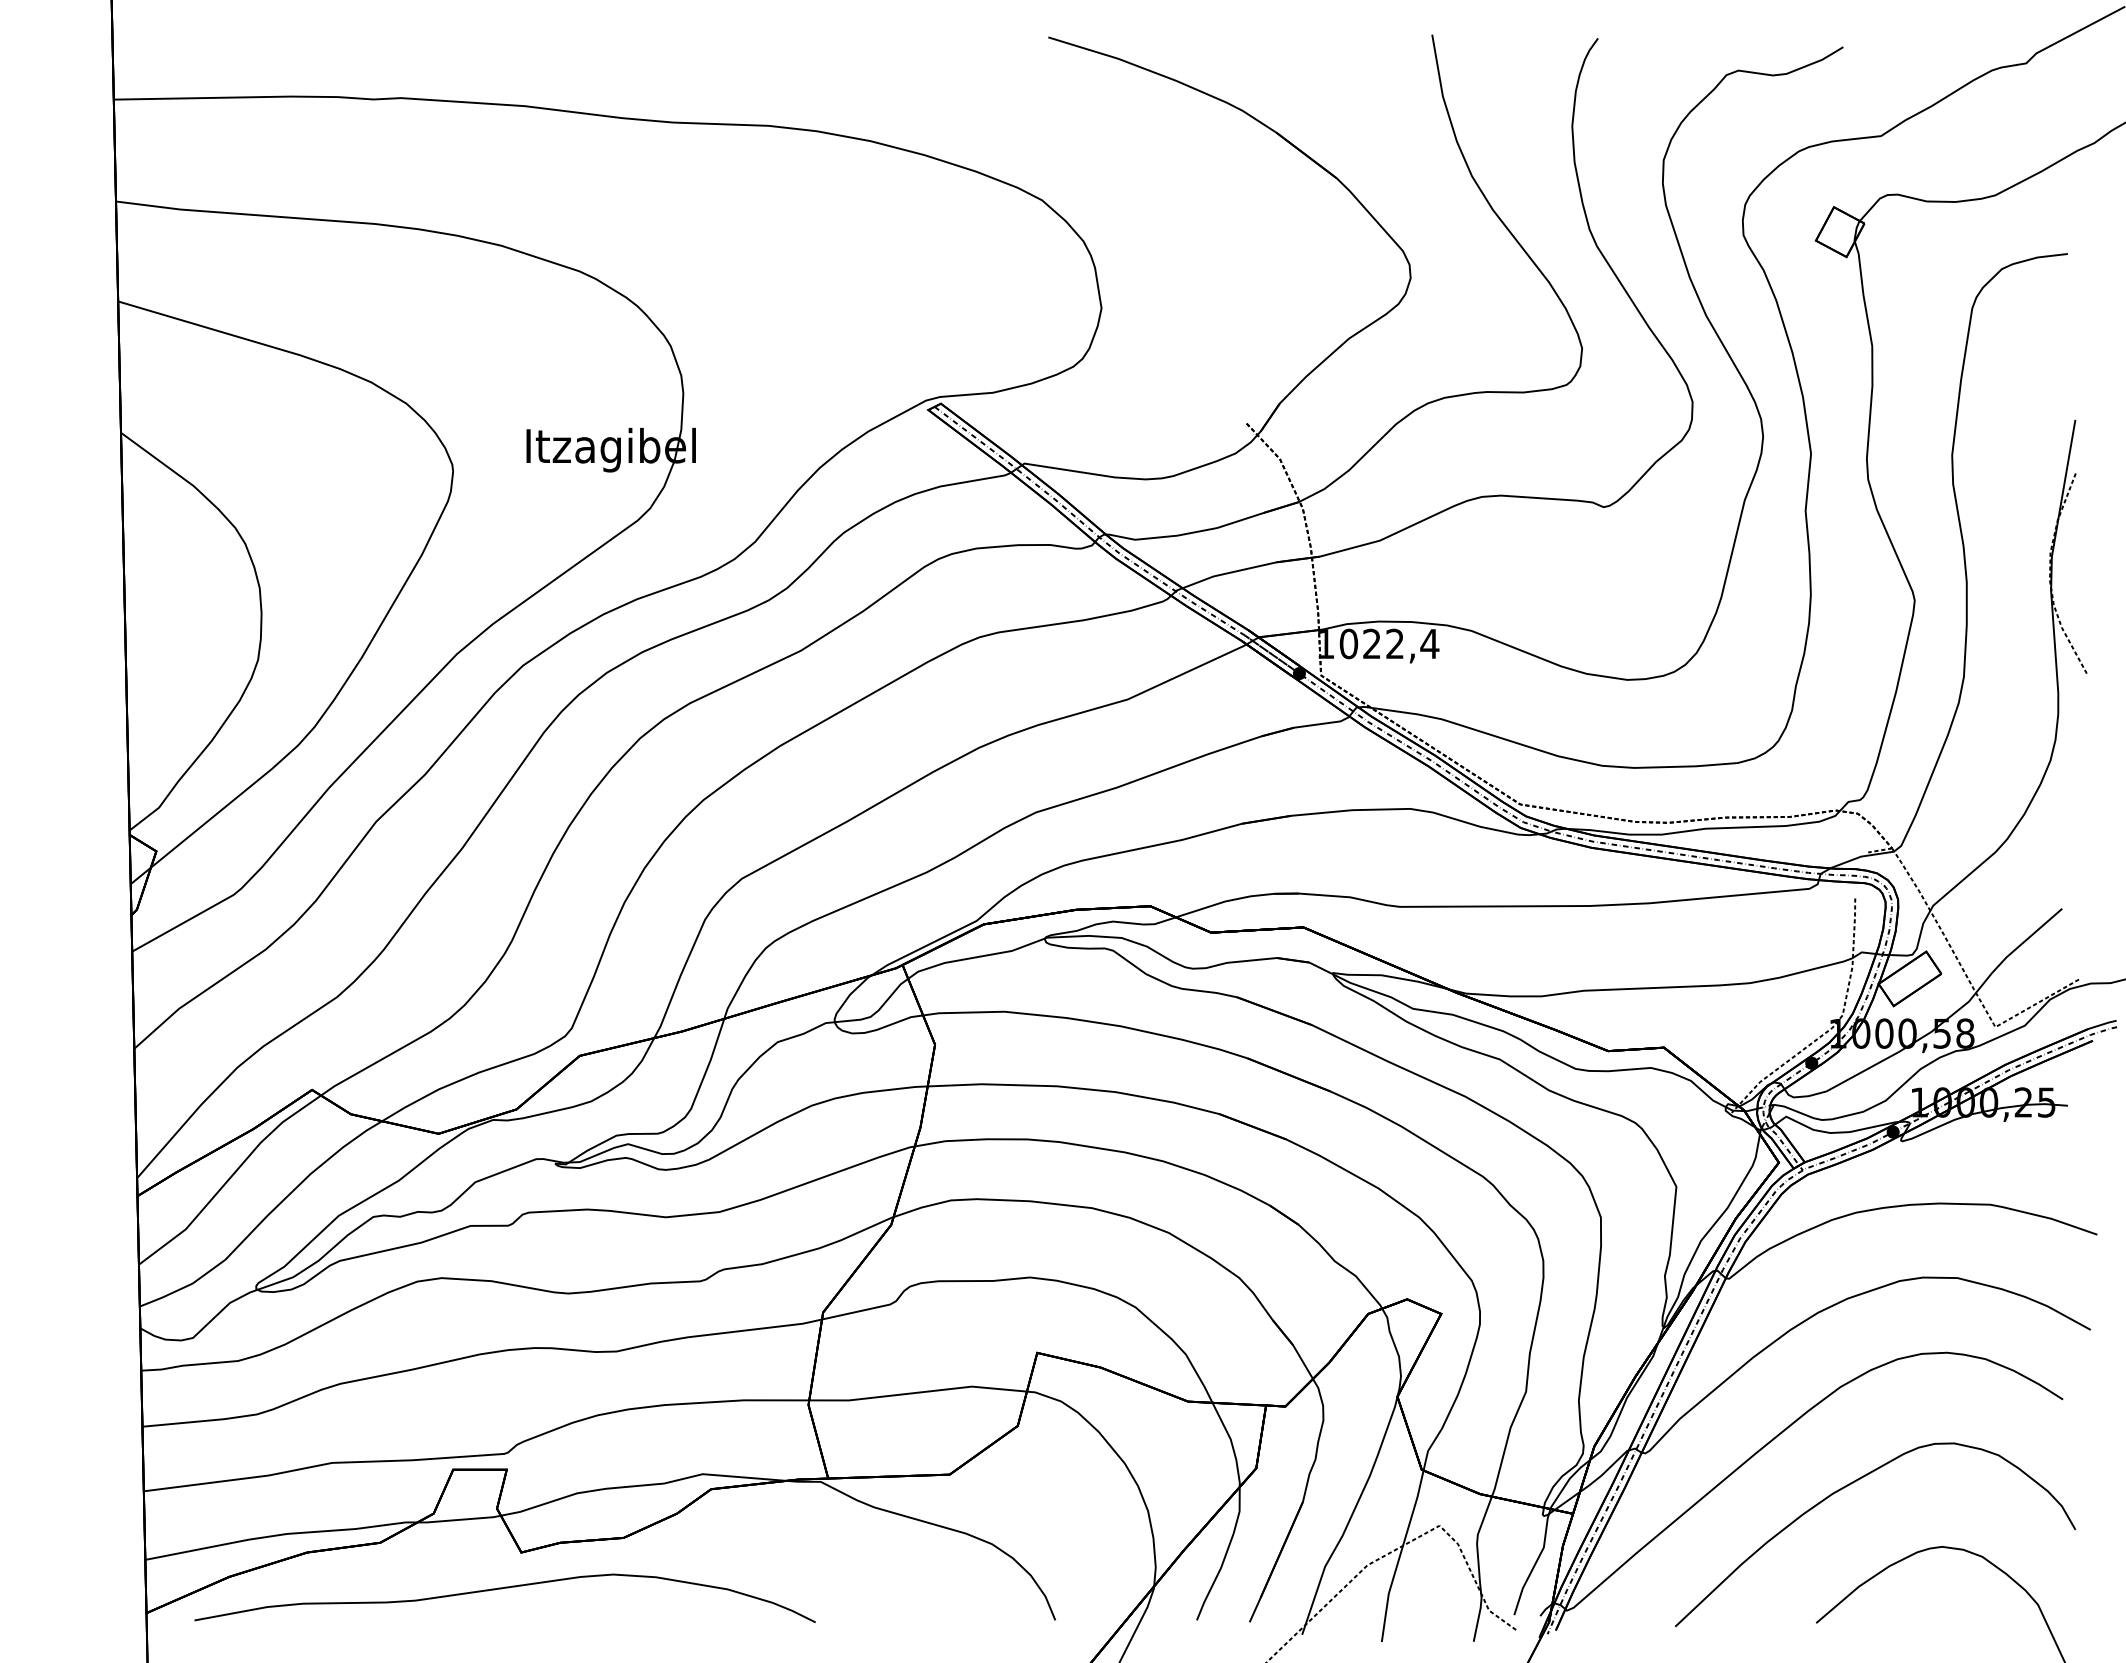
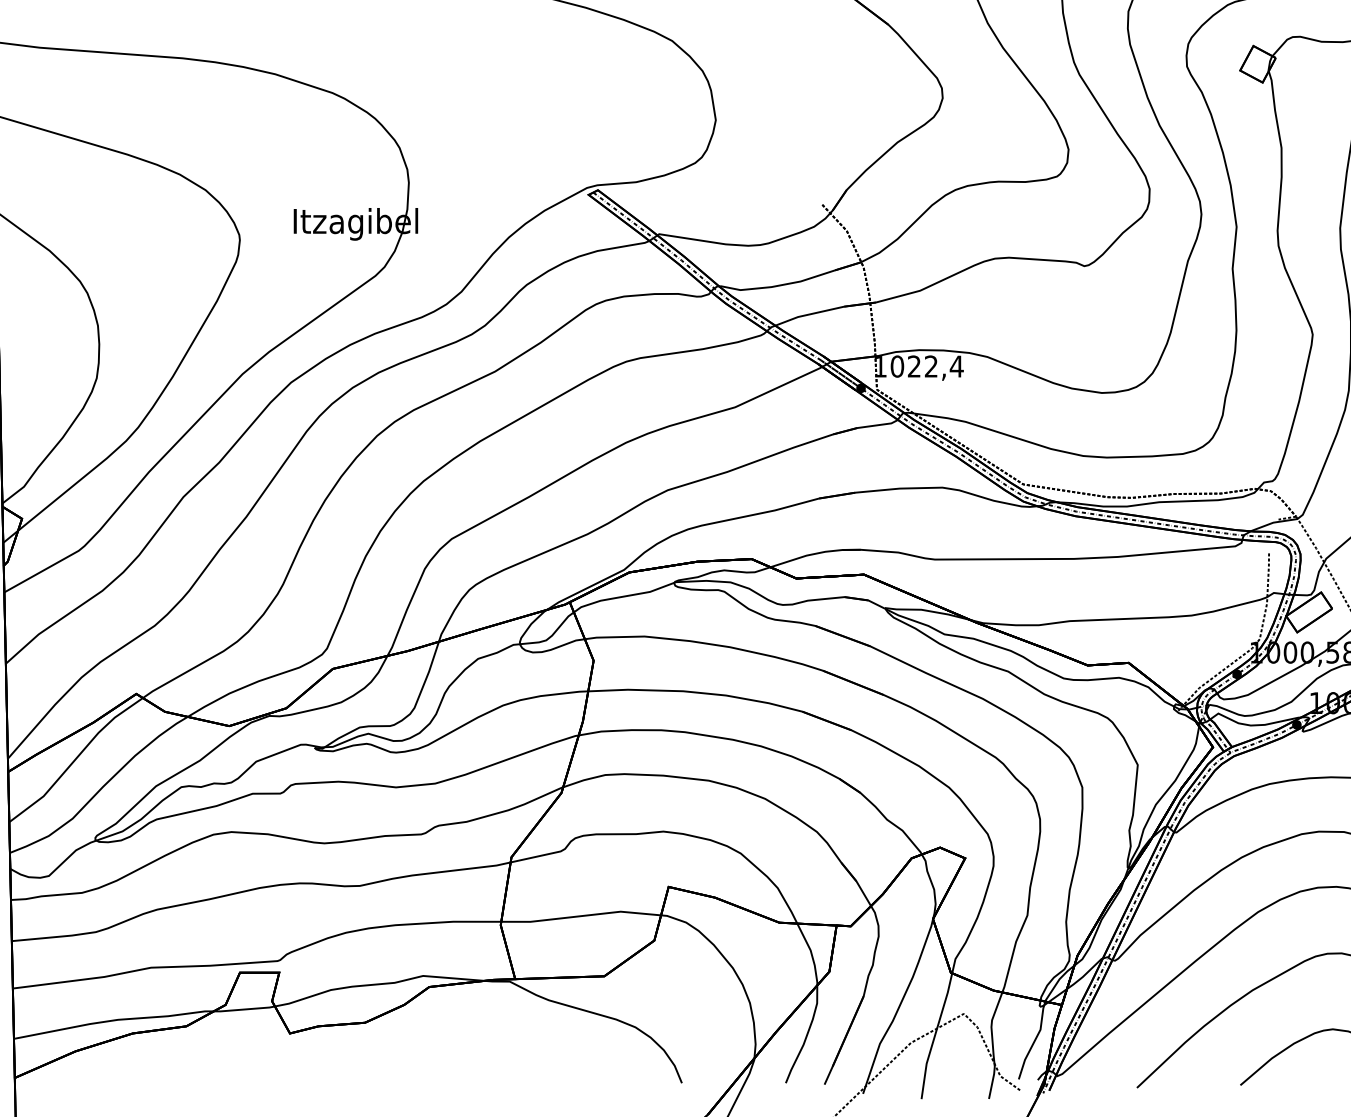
curve: (502, 1589) -> (276, 1060), removed

